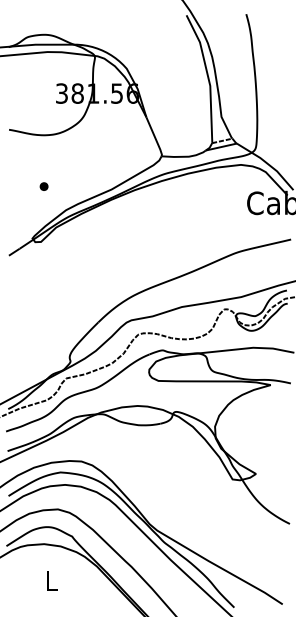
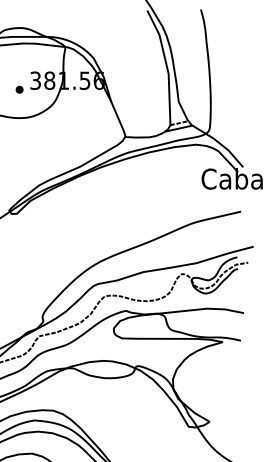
part: (43, 186) -> (19, 89), moved

